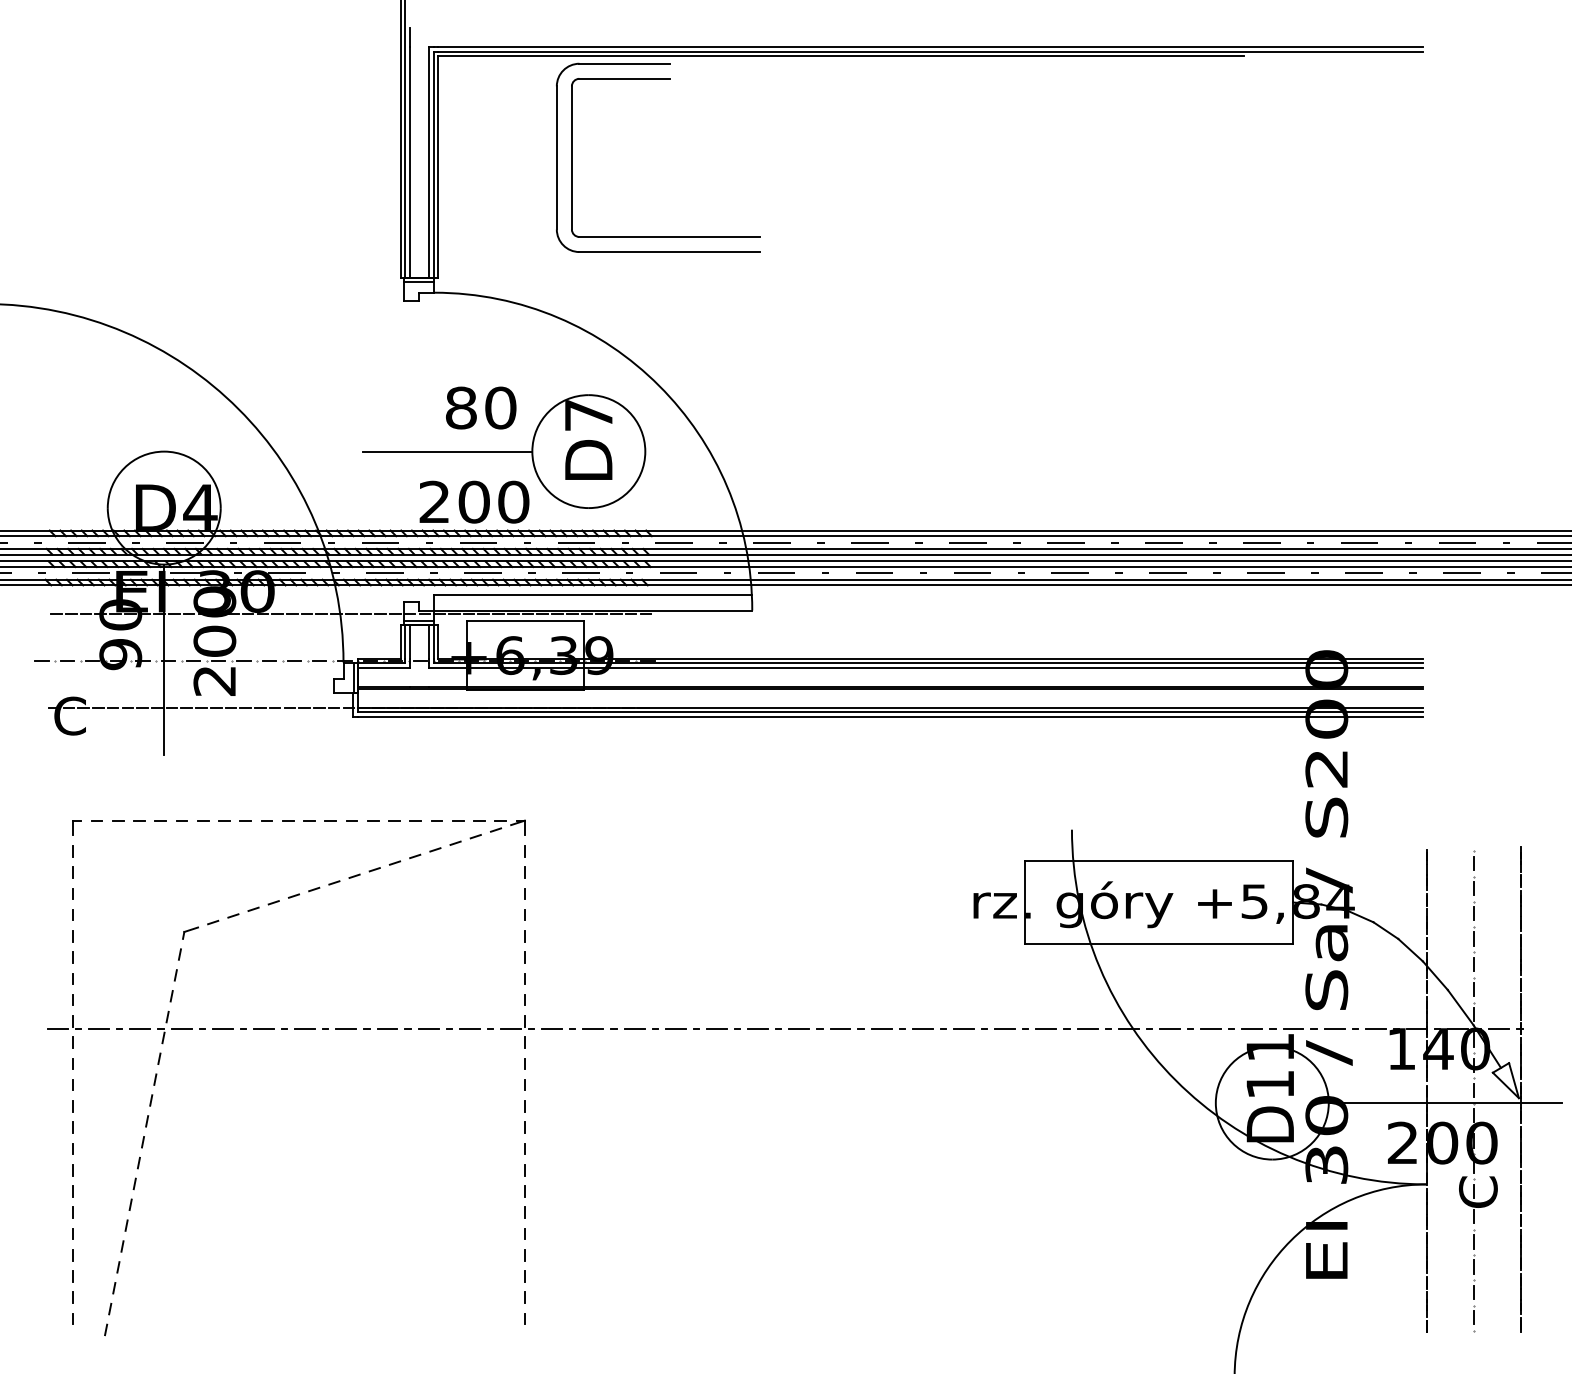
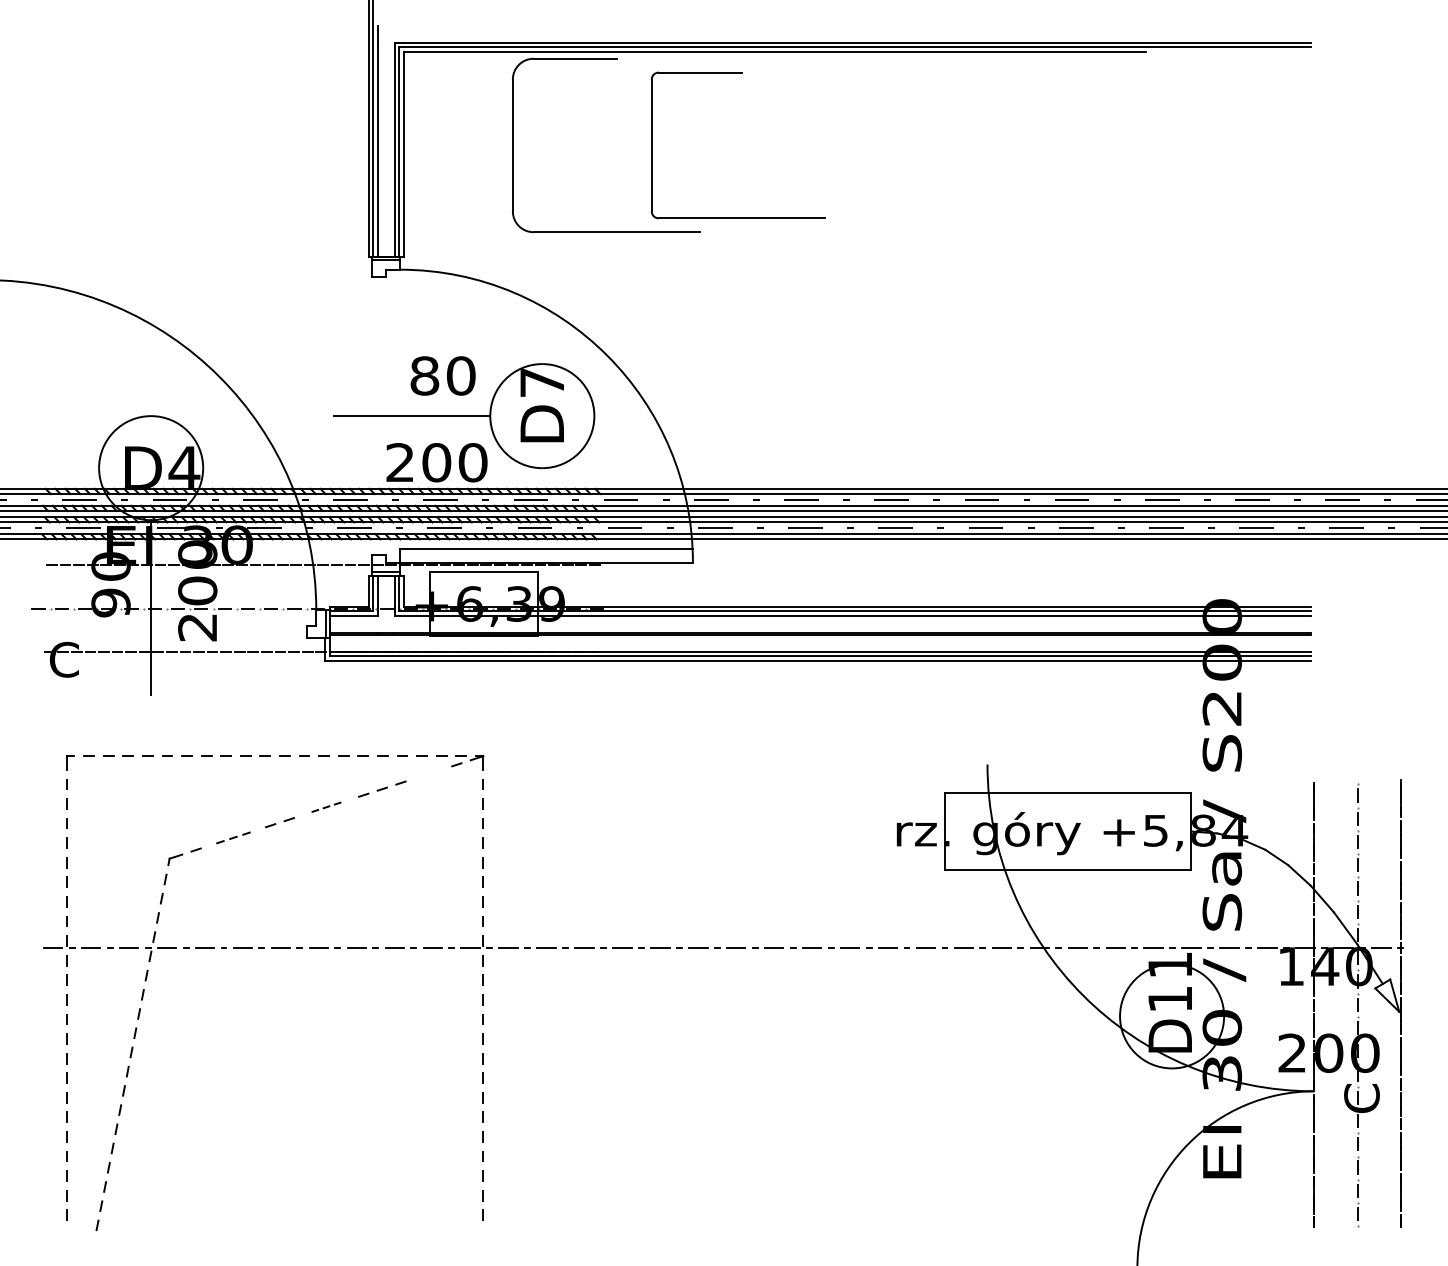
part: (664, 79) -> (737, 73), moved
part: (465, 839) -> (428, 773), removed
part: (354, 875) -> (326, 806), size x0.6
part: (253, 908) -> (233, 837), size x0.7
line: (1445, 1103) -> (1331, 1016), removed

